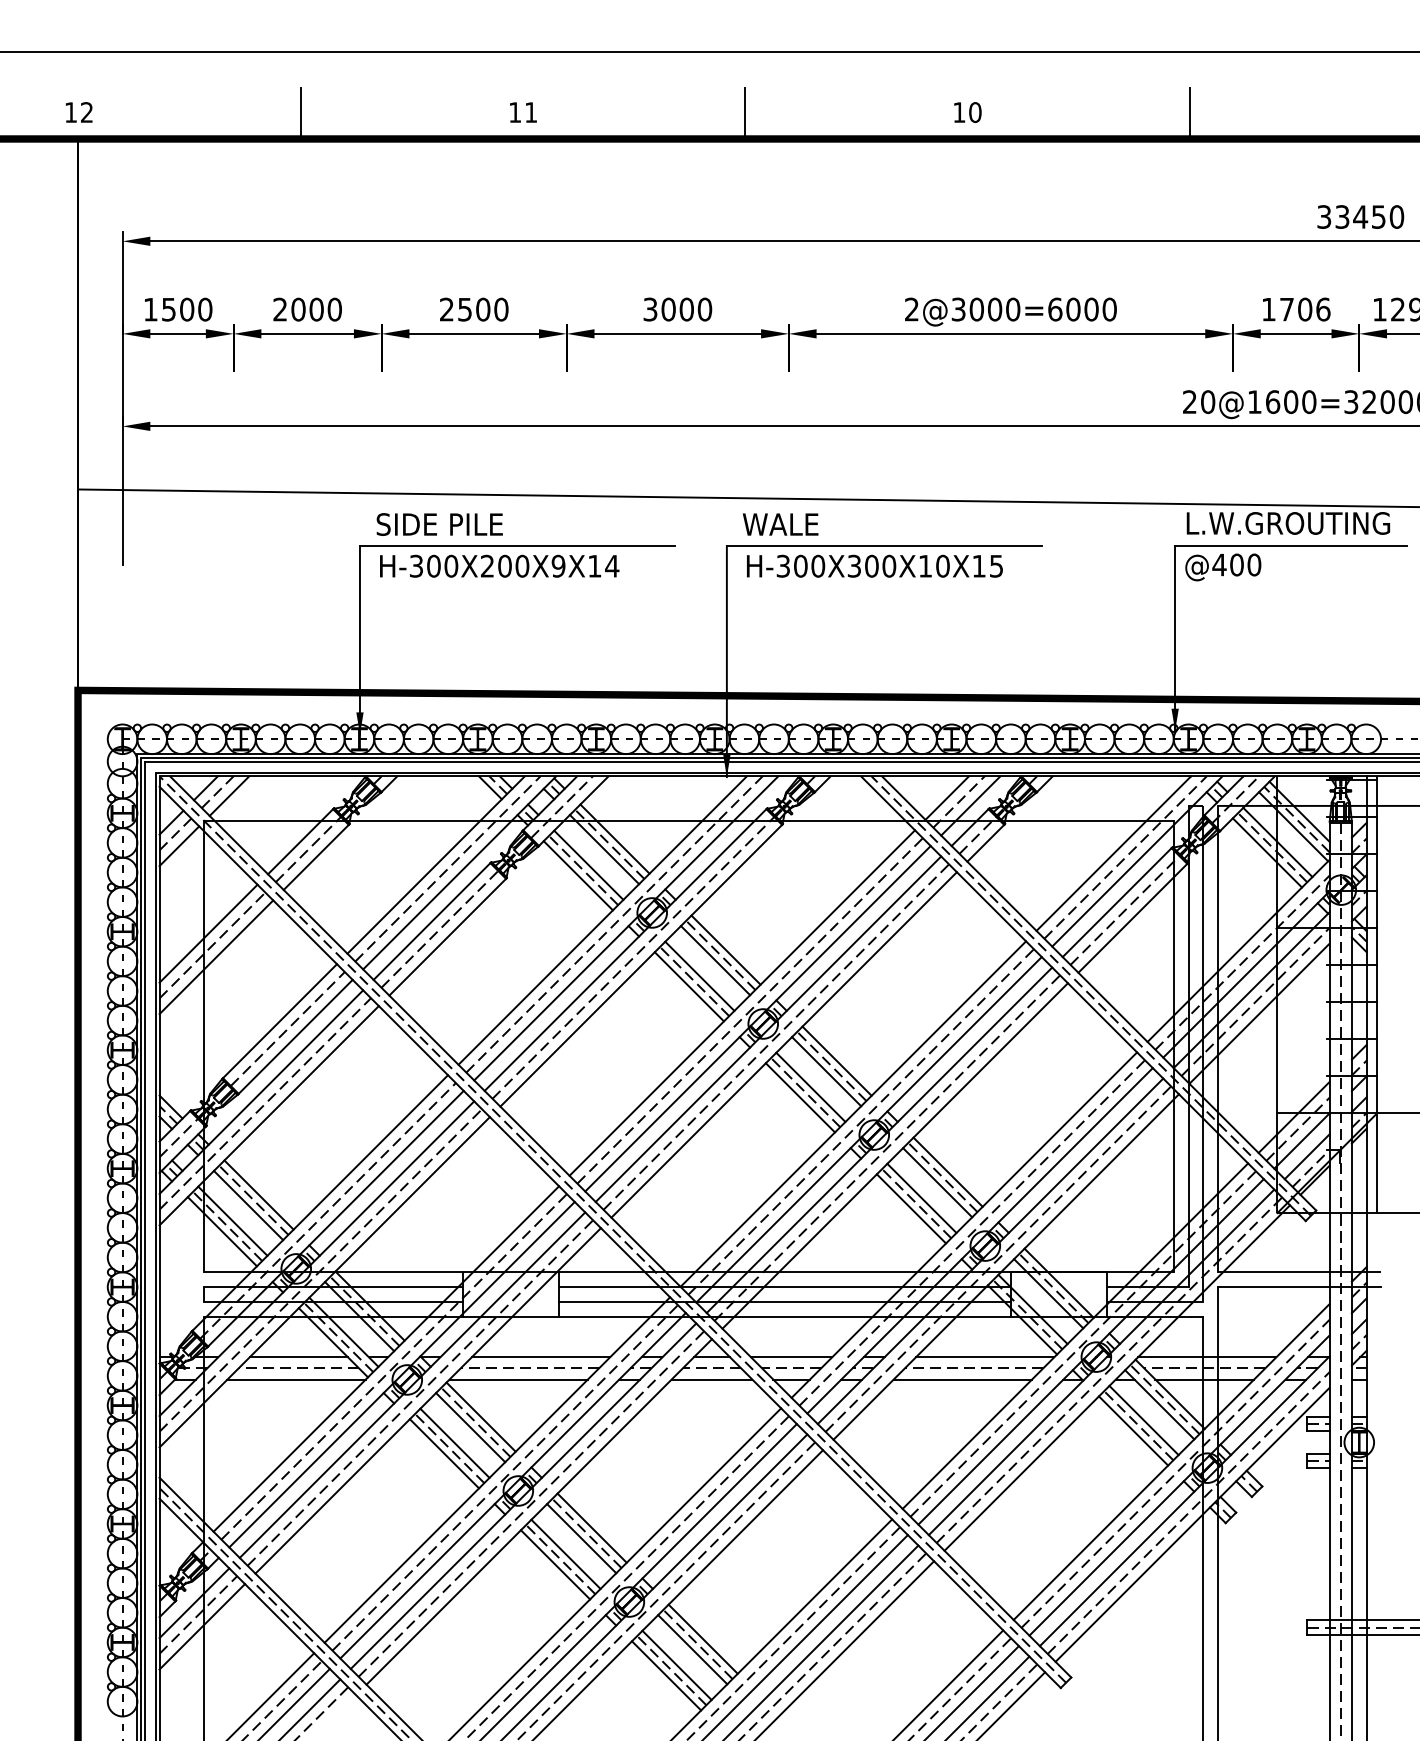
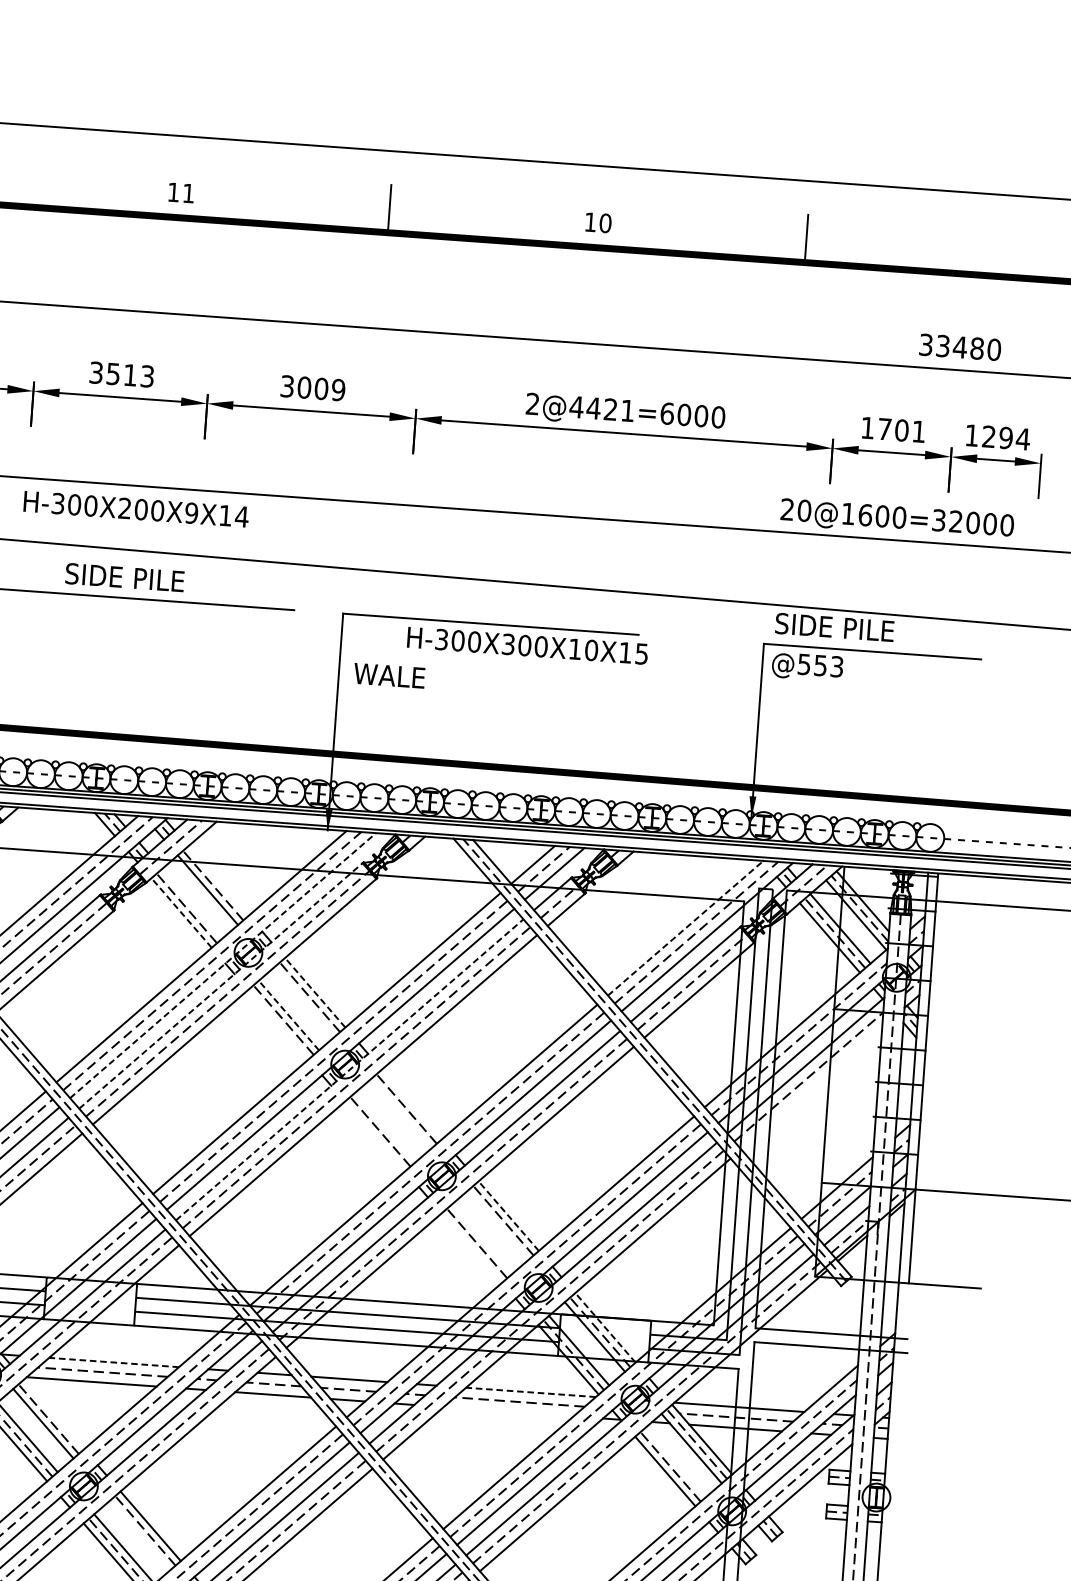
text: (1378, 216) -> (976, 348), 33450 -> 33480
text: (474, 309) -> (122, 374), 2500 -> 3513
text: (704, 309) -> (338, 390), 3000 -> 3009
text: (985, 309) -> (601, 408), 2@3000=6000 -> 2@4421=6000
text: (1323, 309) -> (919, 431), 1706 -> 1701
text: (1288, 523) -> (871, 630), L.W.GROUTING -> SIDE PILE
text: (439, 524) -> (124, 577), moved
text: (780, 524) -> (389, 675), moved
text: (1236, 564) -> (820, 665), @400 -> @553
text: (499, 565) -> (136, 508), moved
text: (874, 565) -> (527, 645), moved
line: (614, 838) -> (218, 880), removed
line: (1114, 853) -> (686, 928), solid -> dashed
line: (588, 864) -> (191, 903), removed
line: (578, 875) -> (181, 912), solid -> dashed
line: (626, 928) -> (223, 965), solid -> dashed
line: (625, 949) -> (220, 985), solid -> dashed
line: (726, 950) -> (315, 993), solid -> dashed
line: (715, 960) -> (304, 1001), removed
line: (699, 976) -> (288, 1015), solid -> dashed
line: (688, 986) -> (277, 1024), removed
line: (1259, 1013) -> (811, 1088), removed
line: (768, 1028) -> (349, 1069), solid -> dashed
line: (836, 1060) -> (411, 1103), removed
line: (826, 1071) -> (401, 1113), removed
line: (810, 1086) -> (385, 1126), removed
line: (800, 1097) -> (375, 1136), removed
line: (948, 1172) -> (509, 1216), solid -> dashed
line: (937, 1182) -> (498, 1225), removed
line: (921, 1198) -> (481, 1239), removed
line: (911, 1208) -> (471, 1247), removed
line: (1059, 1283) -> (605, 1328), solid -> dashed
line: (540, 1357) -> (113, 1362), solid -> dashed
line: (984, 1357) -> (530, 1392), solid -> dashed
line: (962, 1379) -> (508, 1411), removed
line: (480, 1416) -> (53, 1413), removed
line: (1143, 1420) -> (675, 1462), removed
line: (581, 1538) -> (139, 1535), removed

